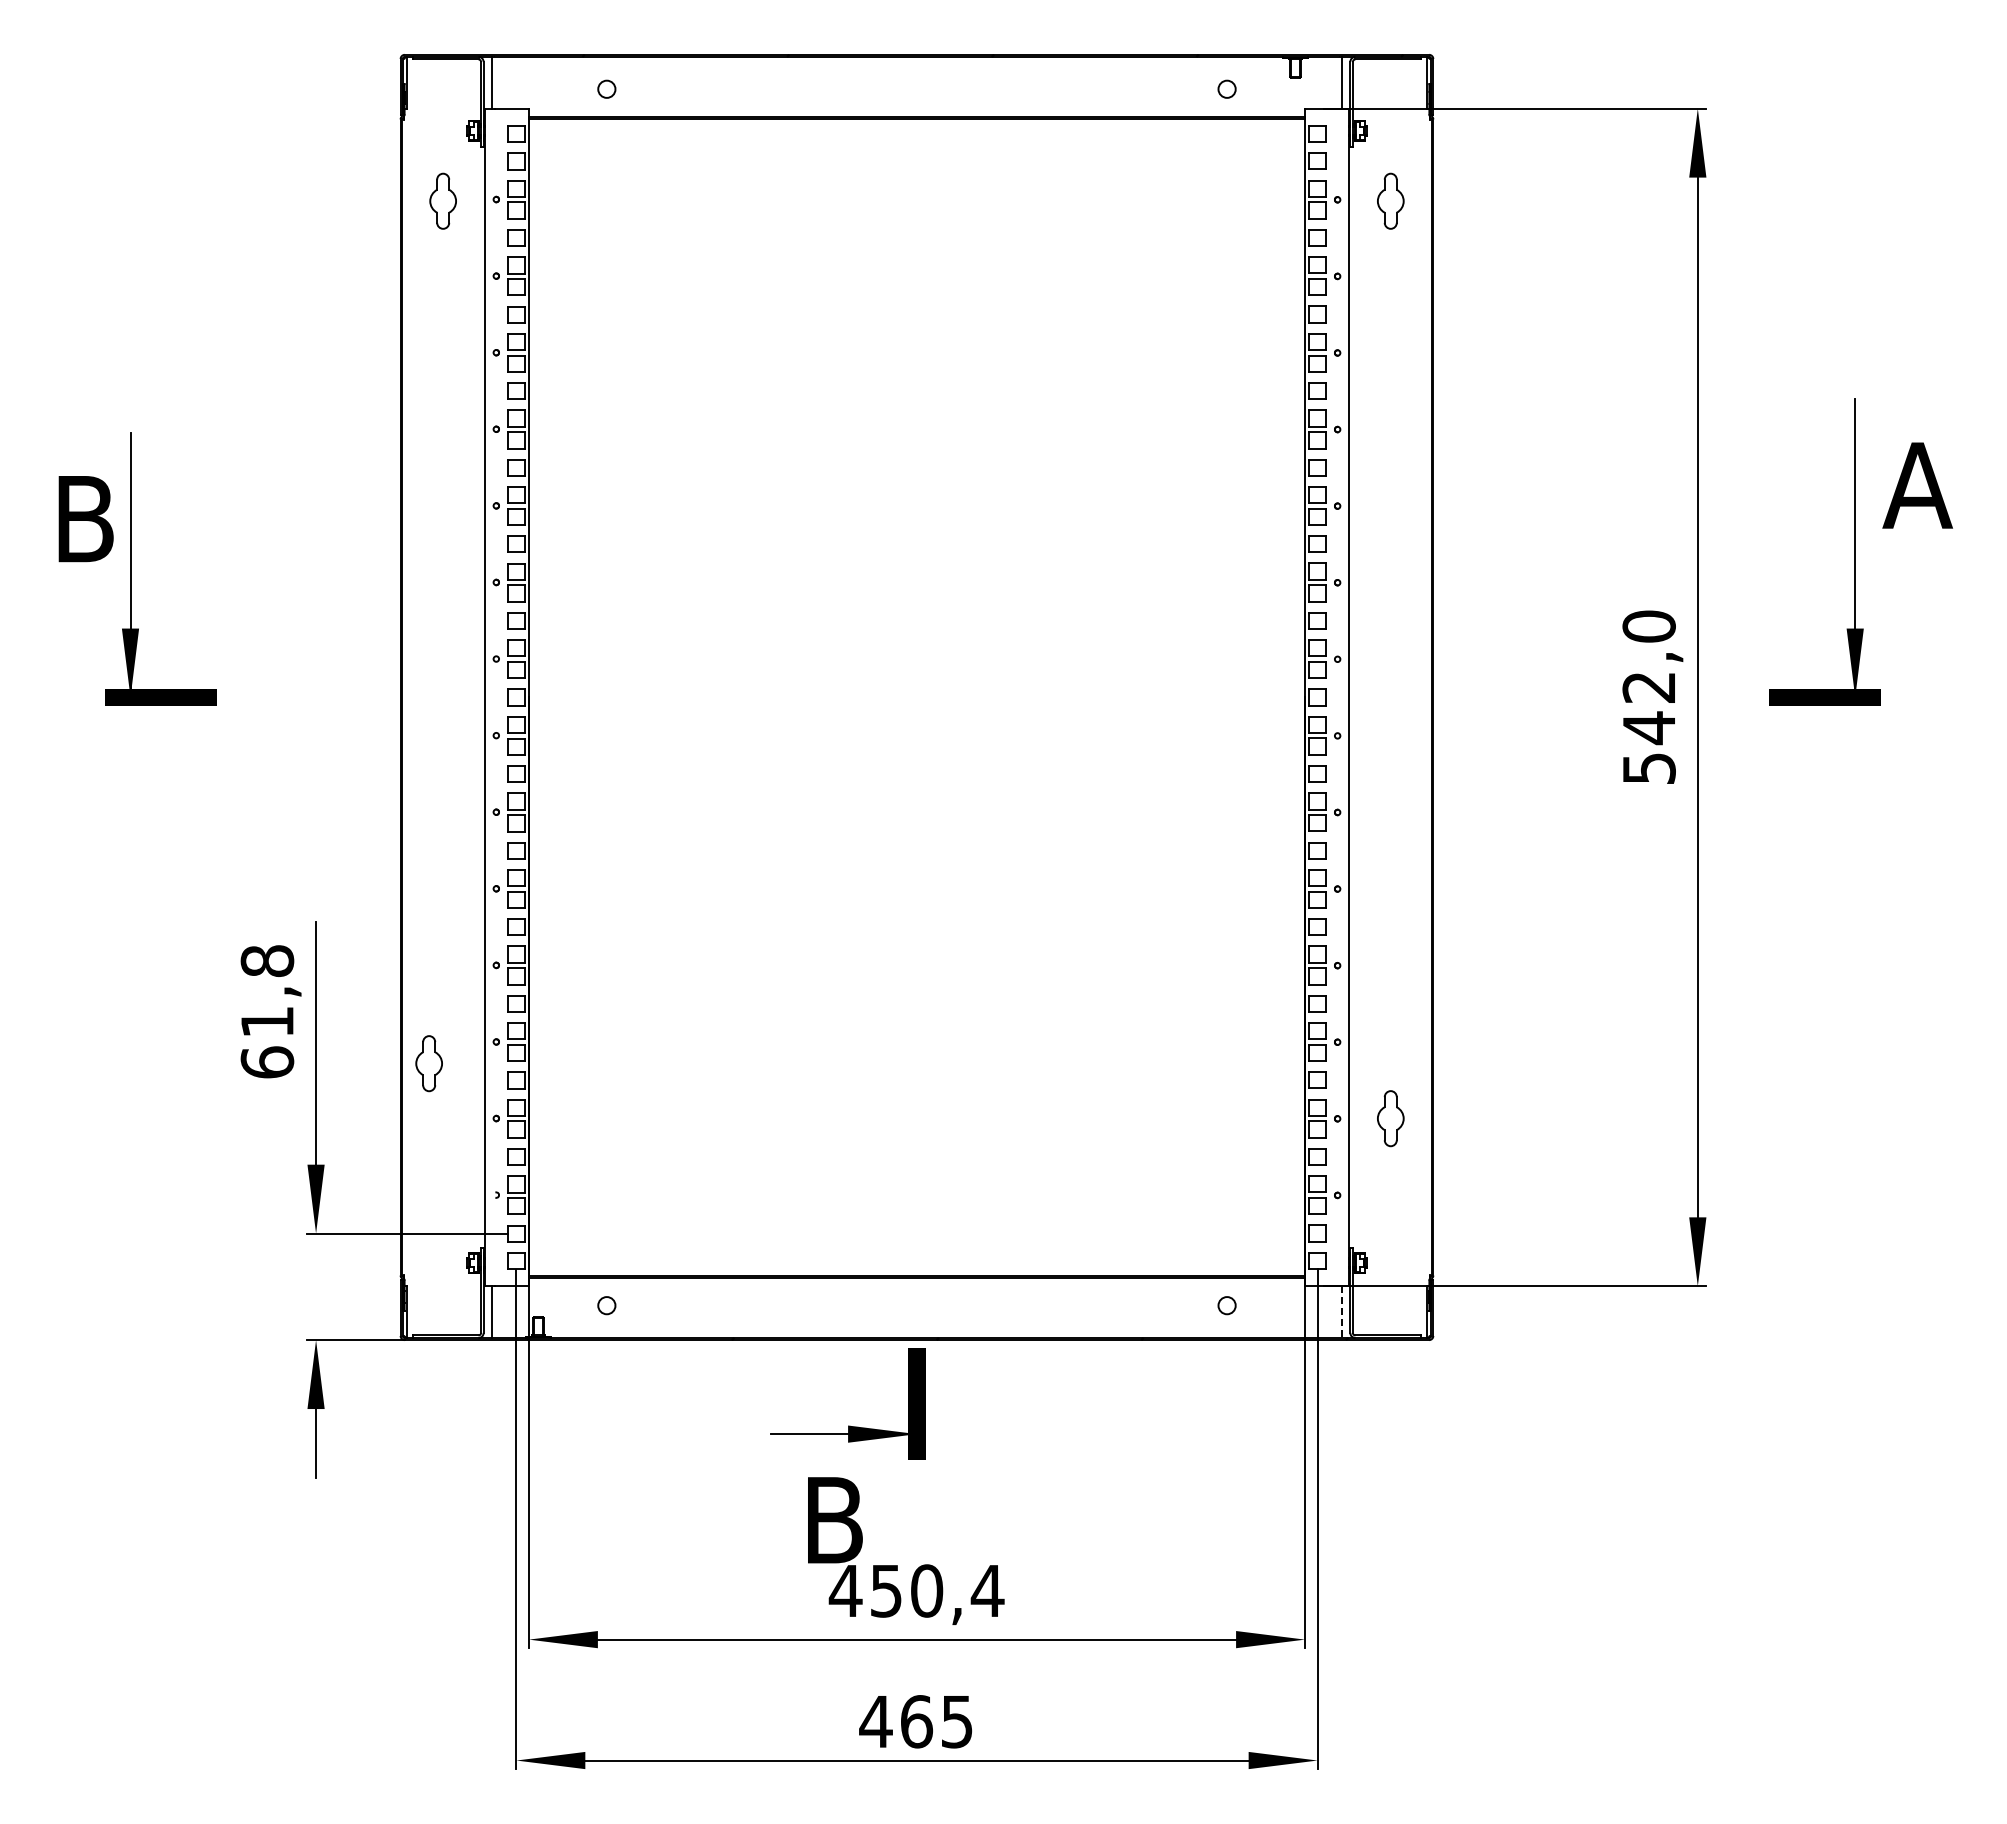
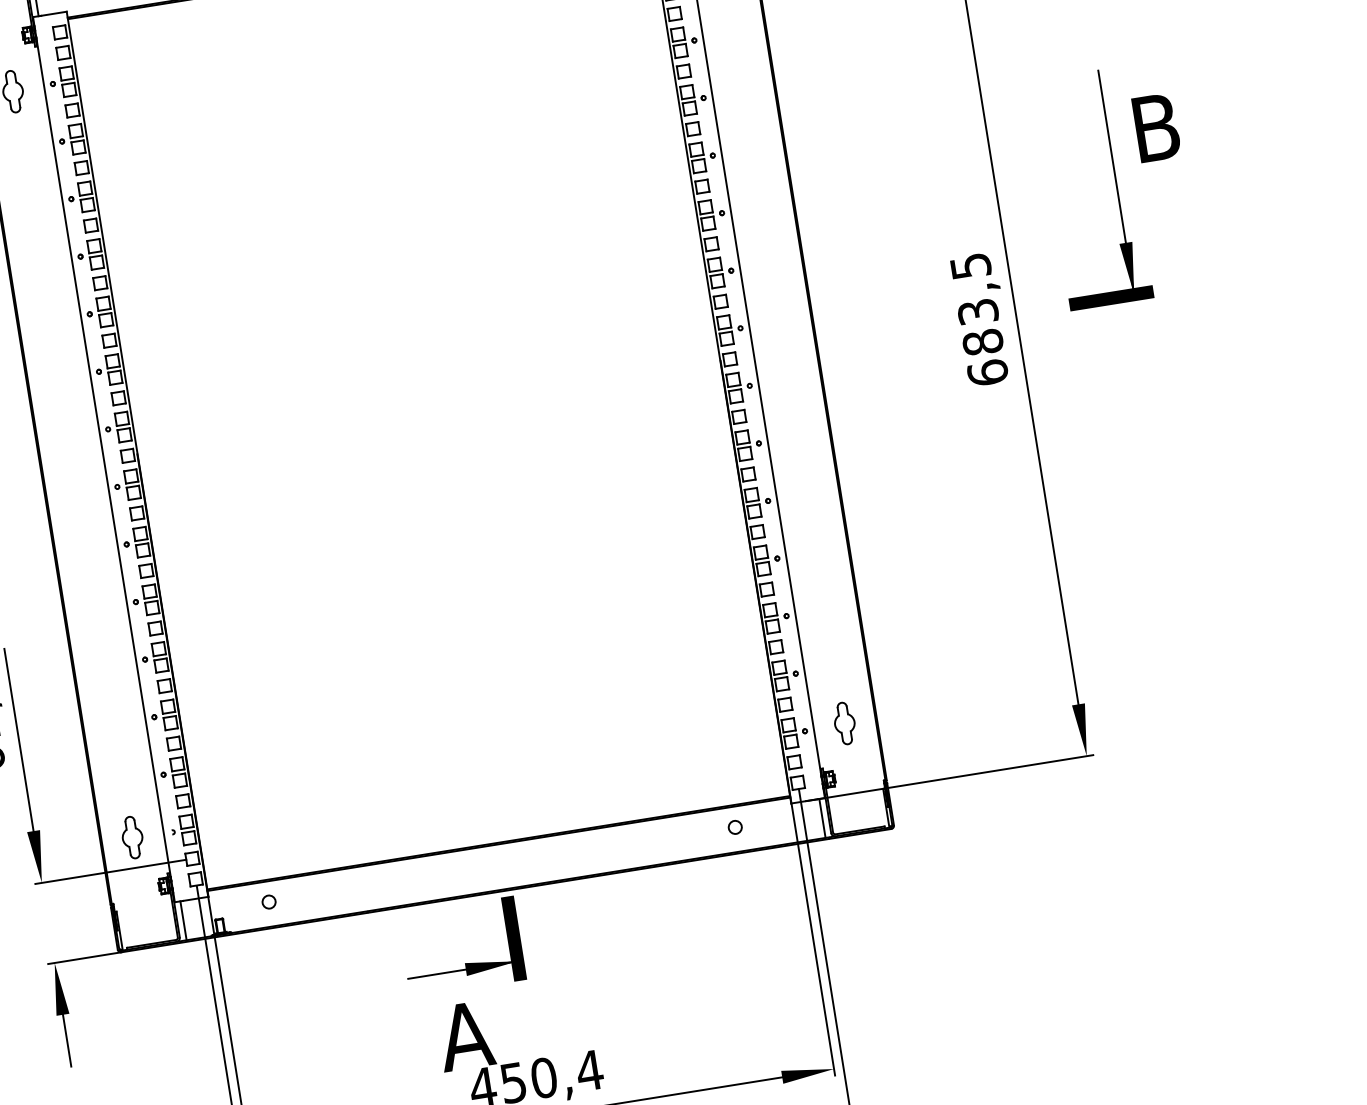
text: (1917, 485) -> (1155, 127), A -> B
text: (1648, 697) -> (978, 319), 542,0 -> 683,5
part: (428, 1063) -> (132, 837), moved
part: (1390, 1118) -> (844, 723), moved
line: (1342, 1312) -> (822, 818), dashed -> solid
text: (833, 1520) -> (465, 1036), B -> A

